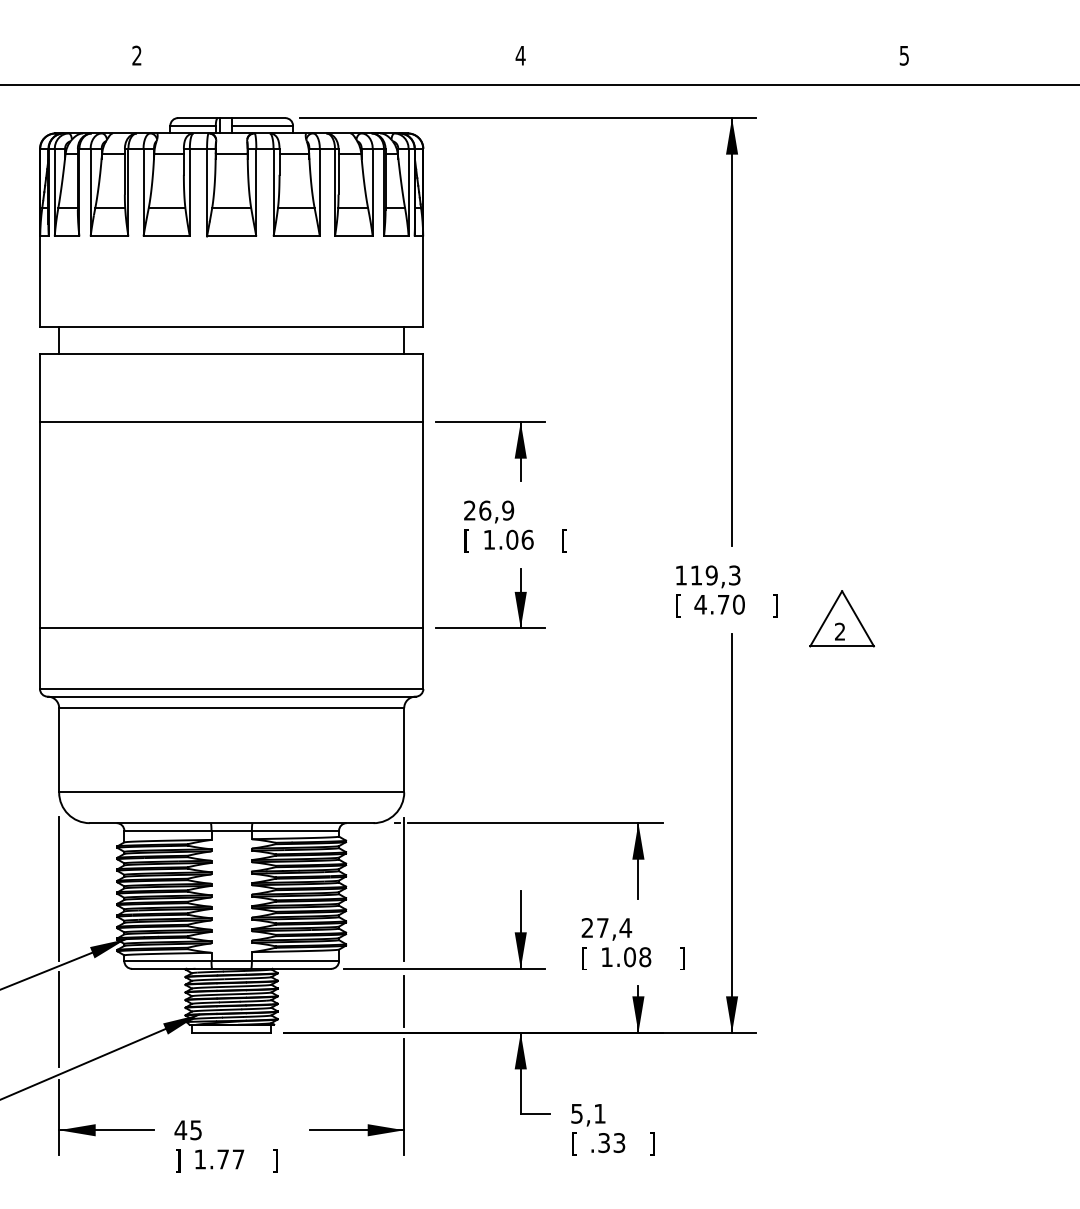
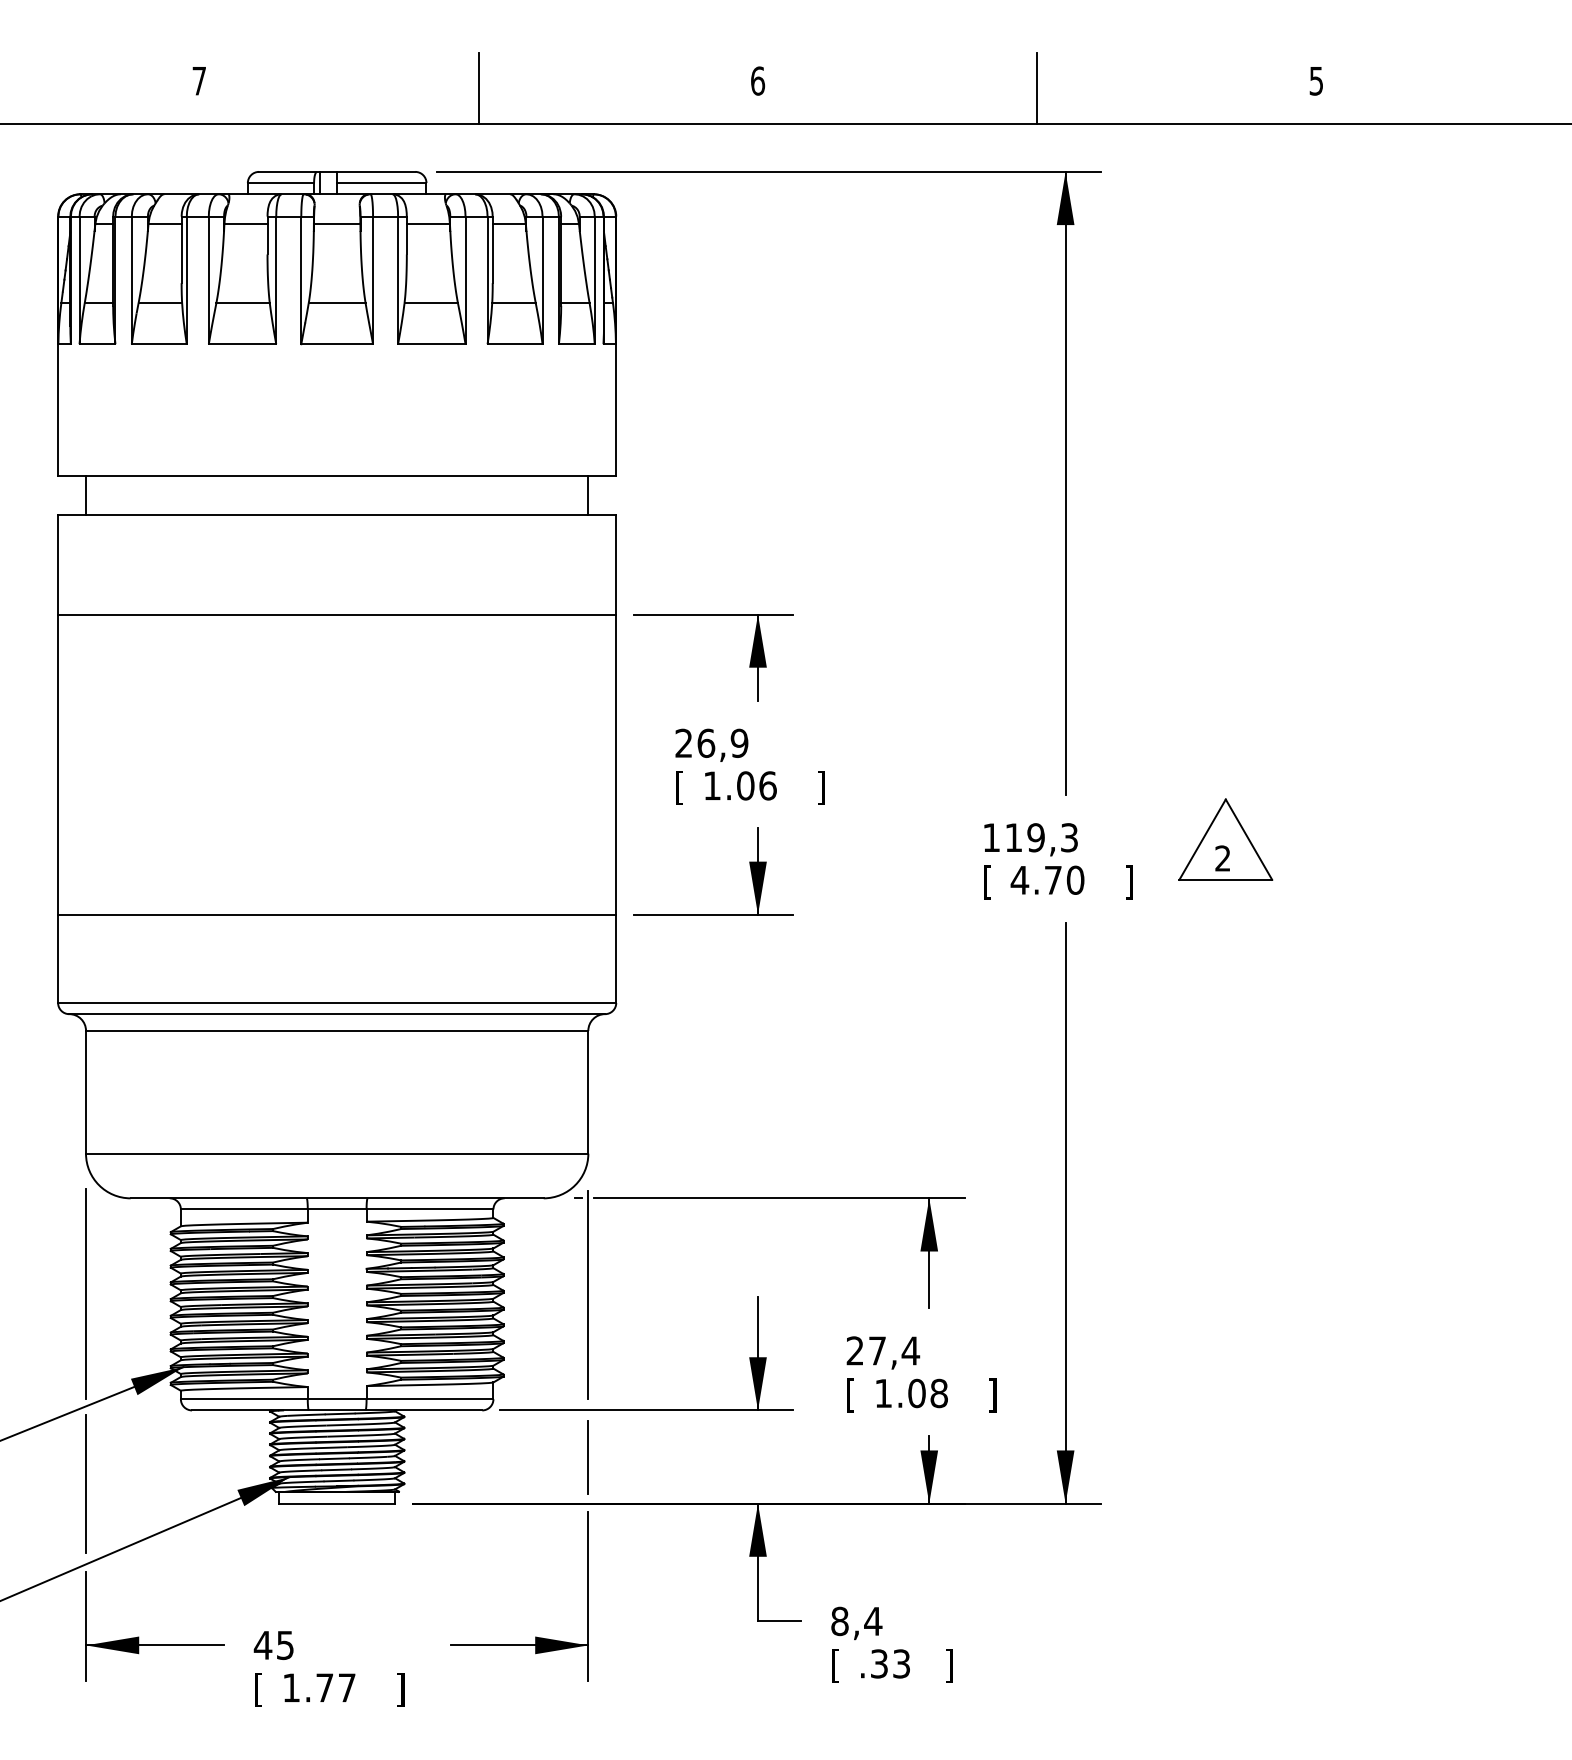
text: (136, 55) -> (198, 80), 2 -> 7
text: (520, 55) -> (757, 80), 4 -> 6
line: (328, 60) -> (478, 88), added
line: (712, 60) -> (1037, 88), added
text: (564, 540) -> (821, 786), [ -> ]
part: (841, 618) -> (1224, 839), moved
text: (588, 1113) -> (856, 1621), 5,1 -> 8,4
text: (177, 1160) -> (258, 1689), ] -> [

